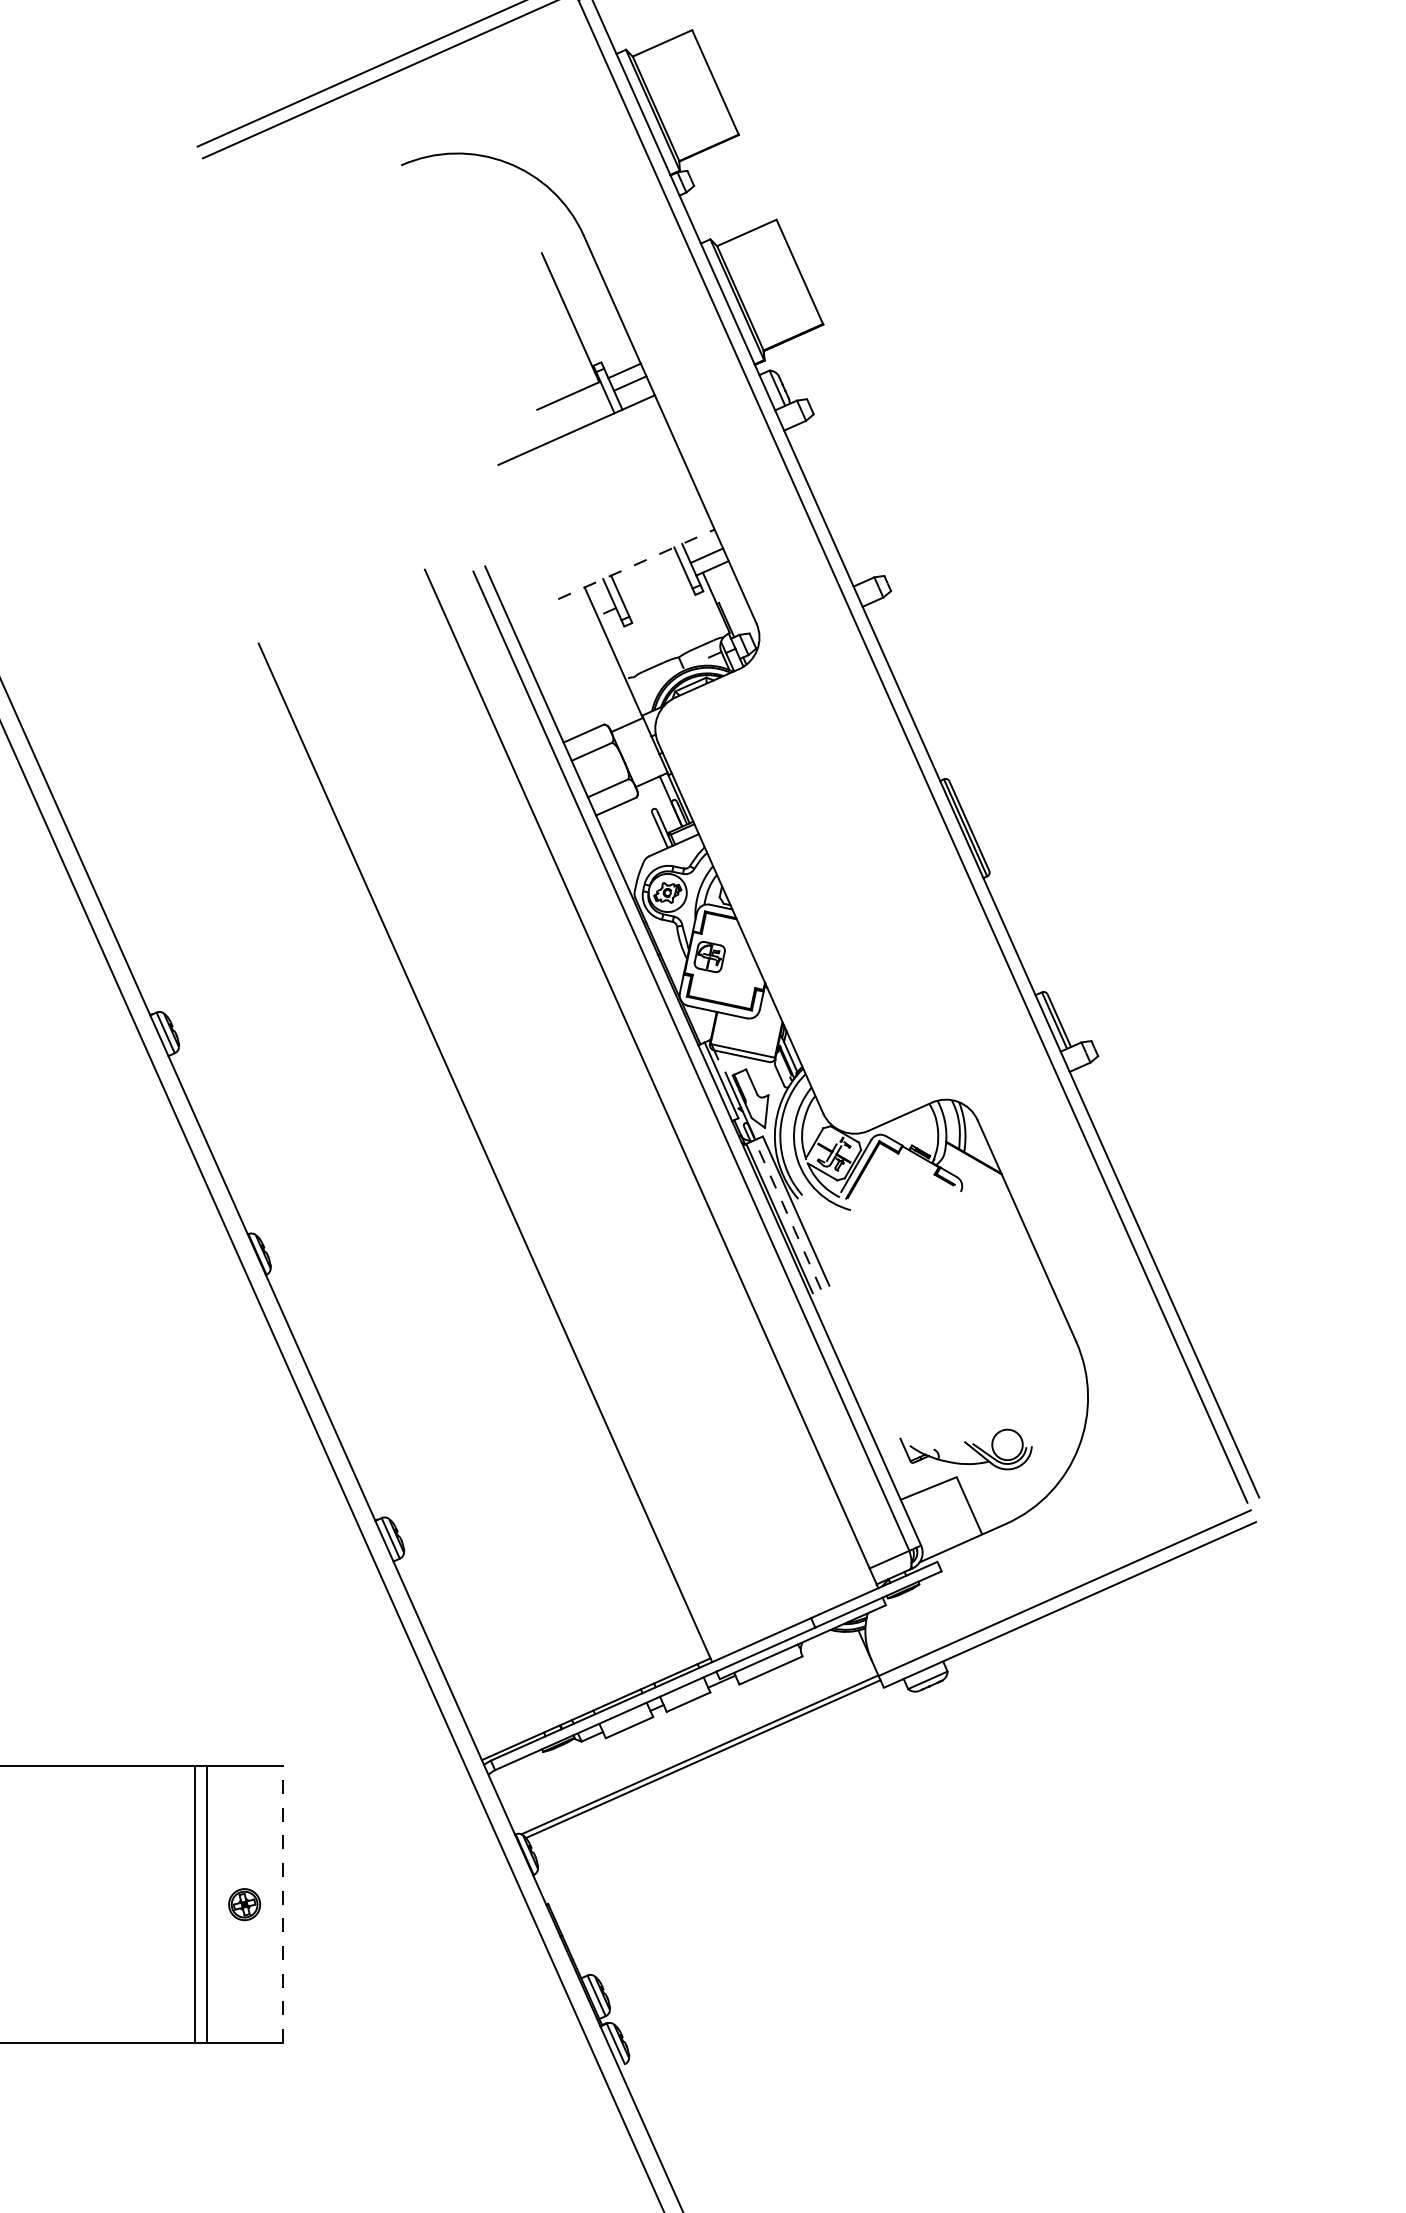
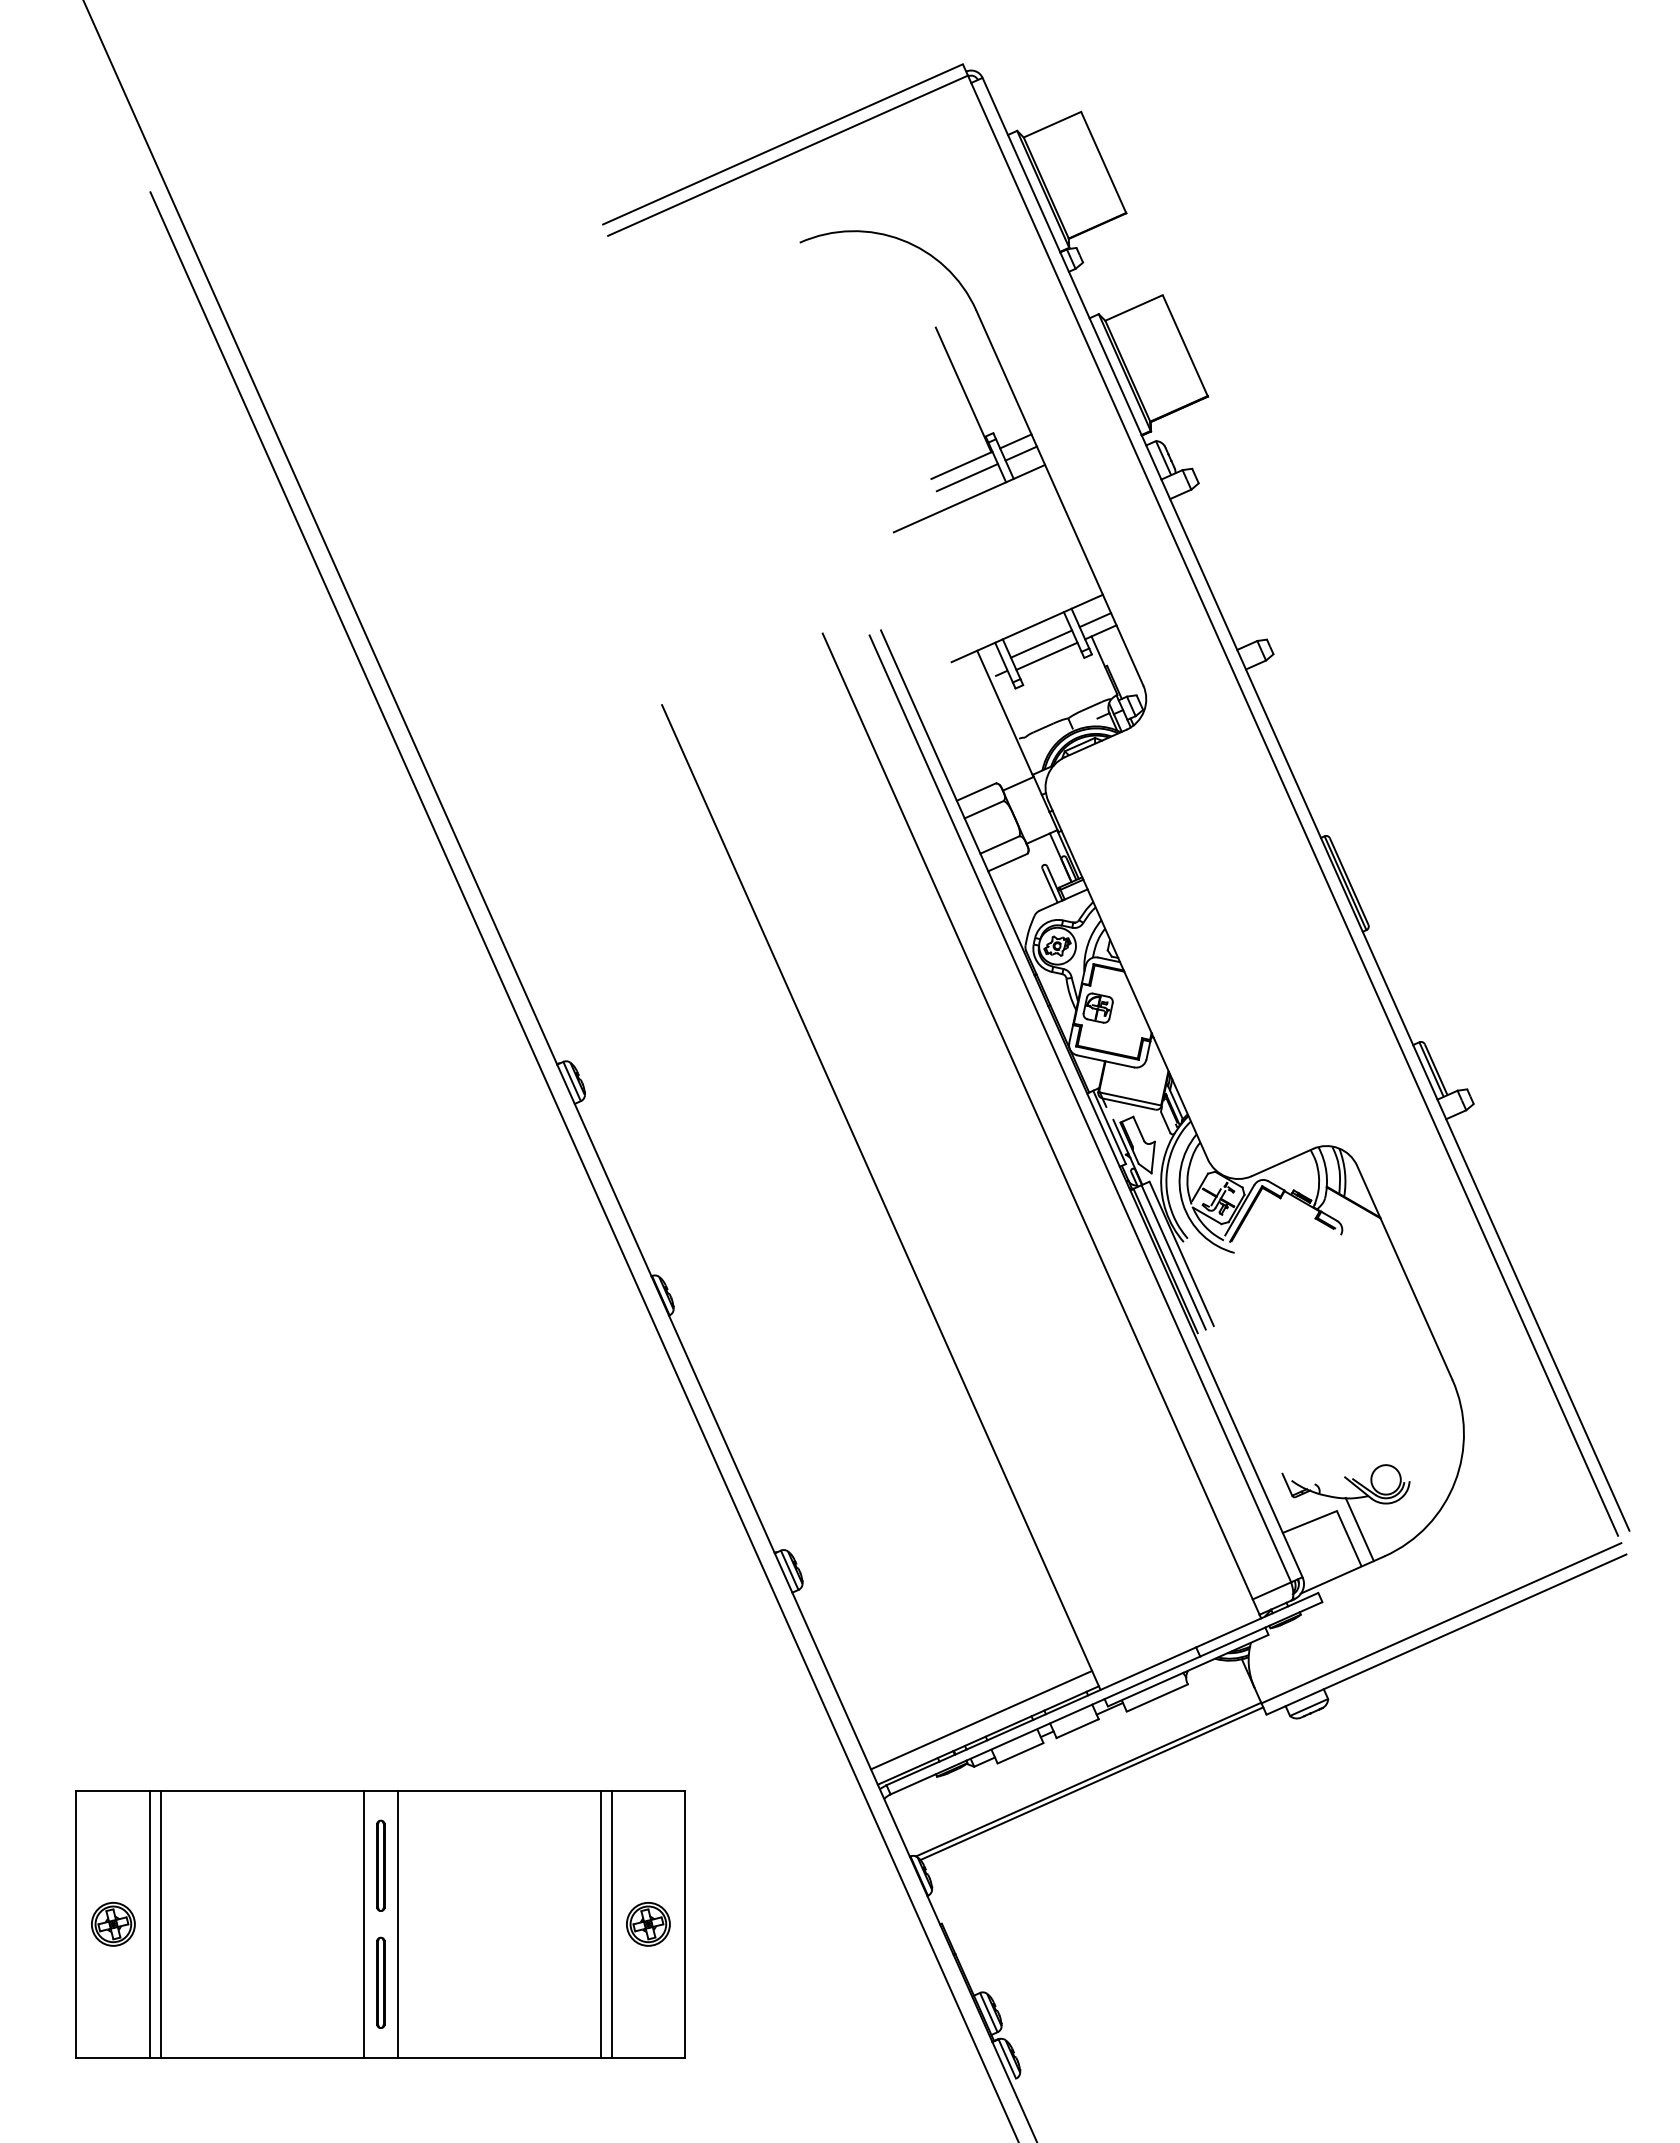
line: (573, 408) -> (966, 477), added
line: (636, 564) -> (1027, 628), dashed -> solid
line: (651, 579) -> (1041, 643), added
line: (656, 592) -> (1046, 655), added
line: (787, 1214) -> (1173, 1257), dashed -> solid
line: (980, 1496) -> (1359, 1529), added
line: (589, 1692) -> (981, 1719), added
part: (244, 1904) -> (648, 1924), size x1.43
line: (282, 1904) -> (685, 1924), dashed -> solid

